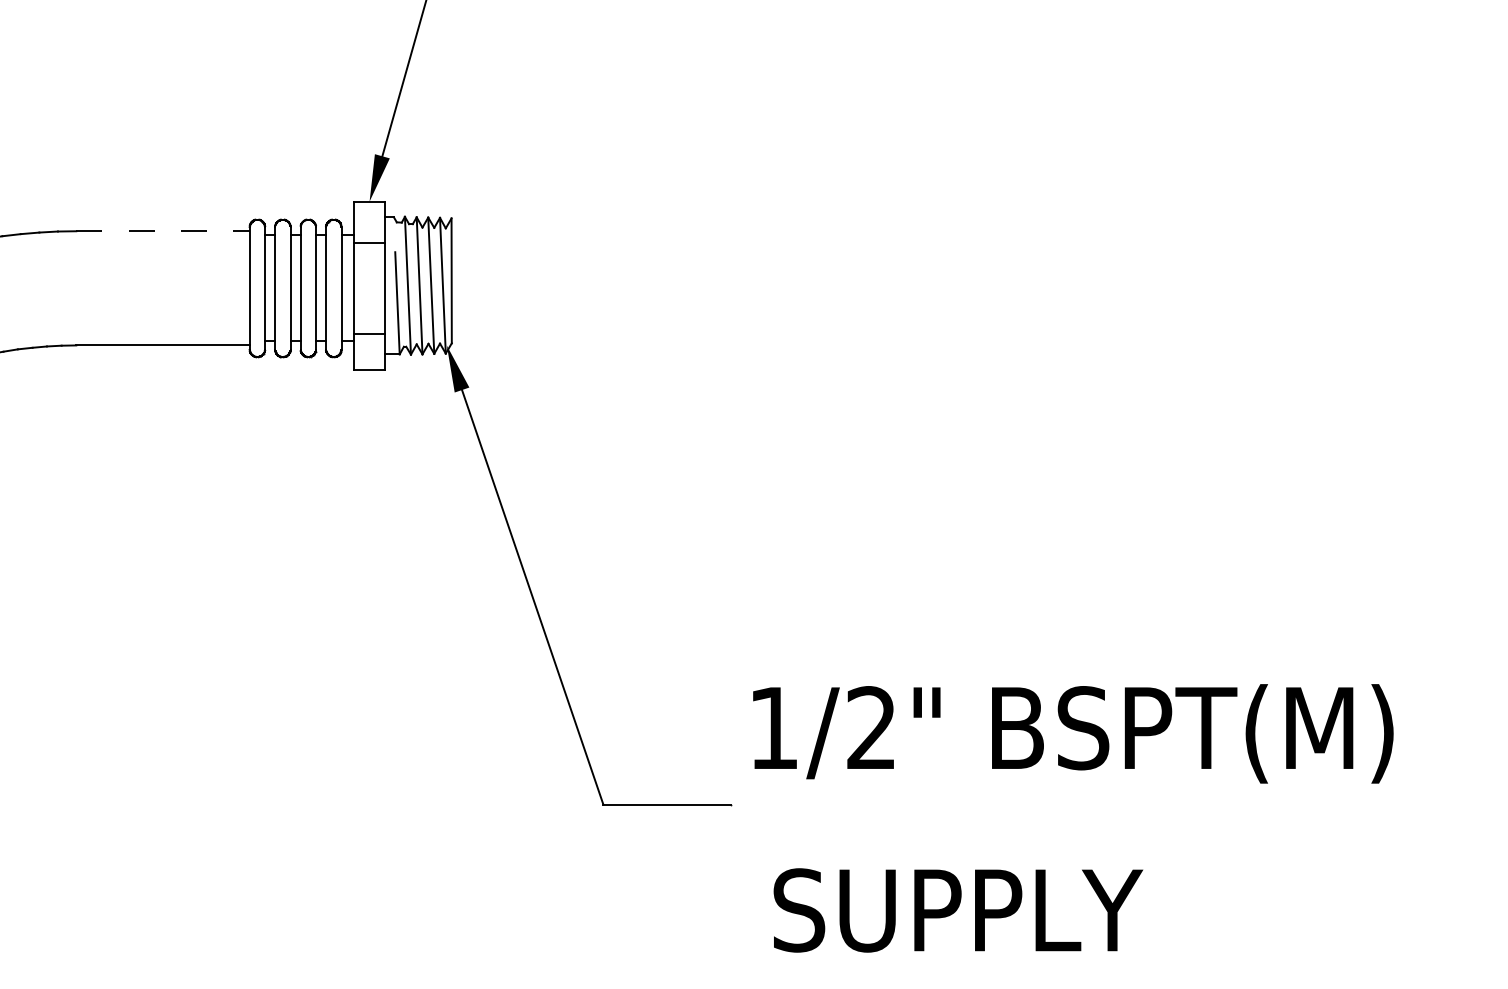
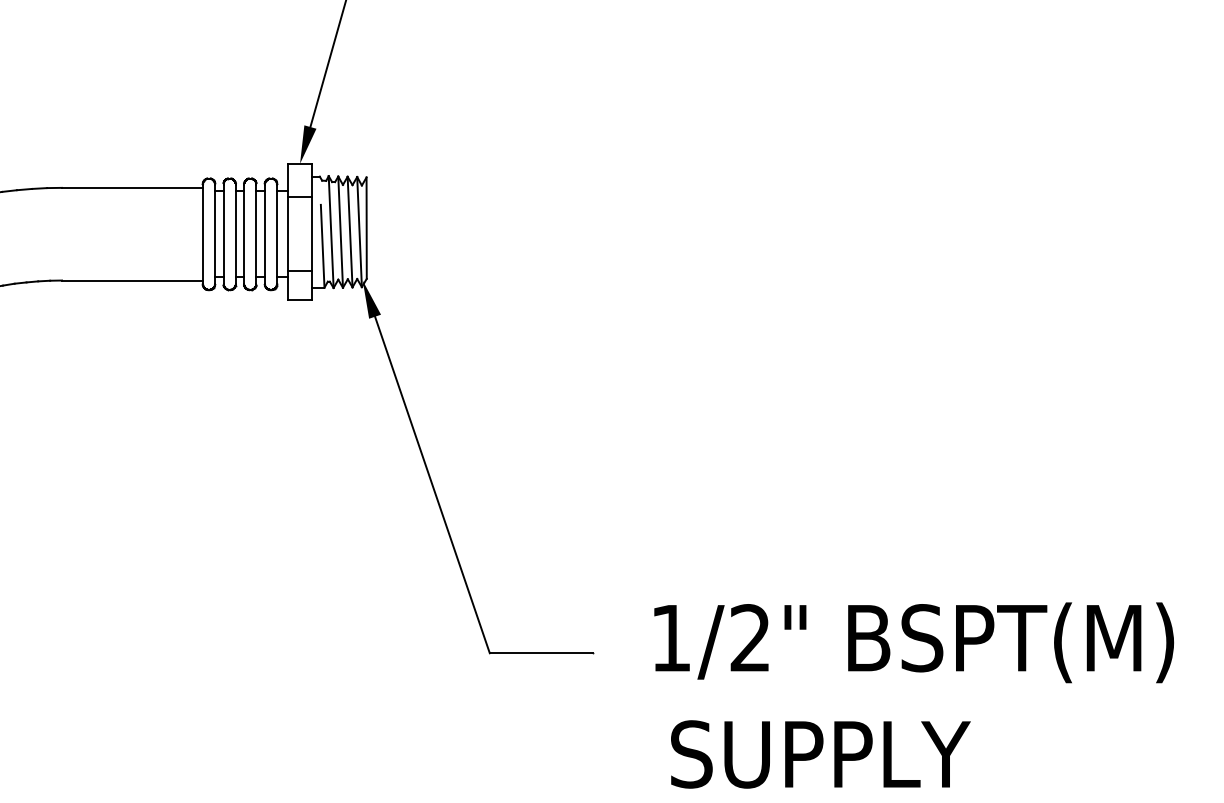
line: (162, 231) -> (131, 188), dashed -> solid
text: (1073, 733) -> (914, 642), moved
text: (958, 910) -> (820, 754), moved

